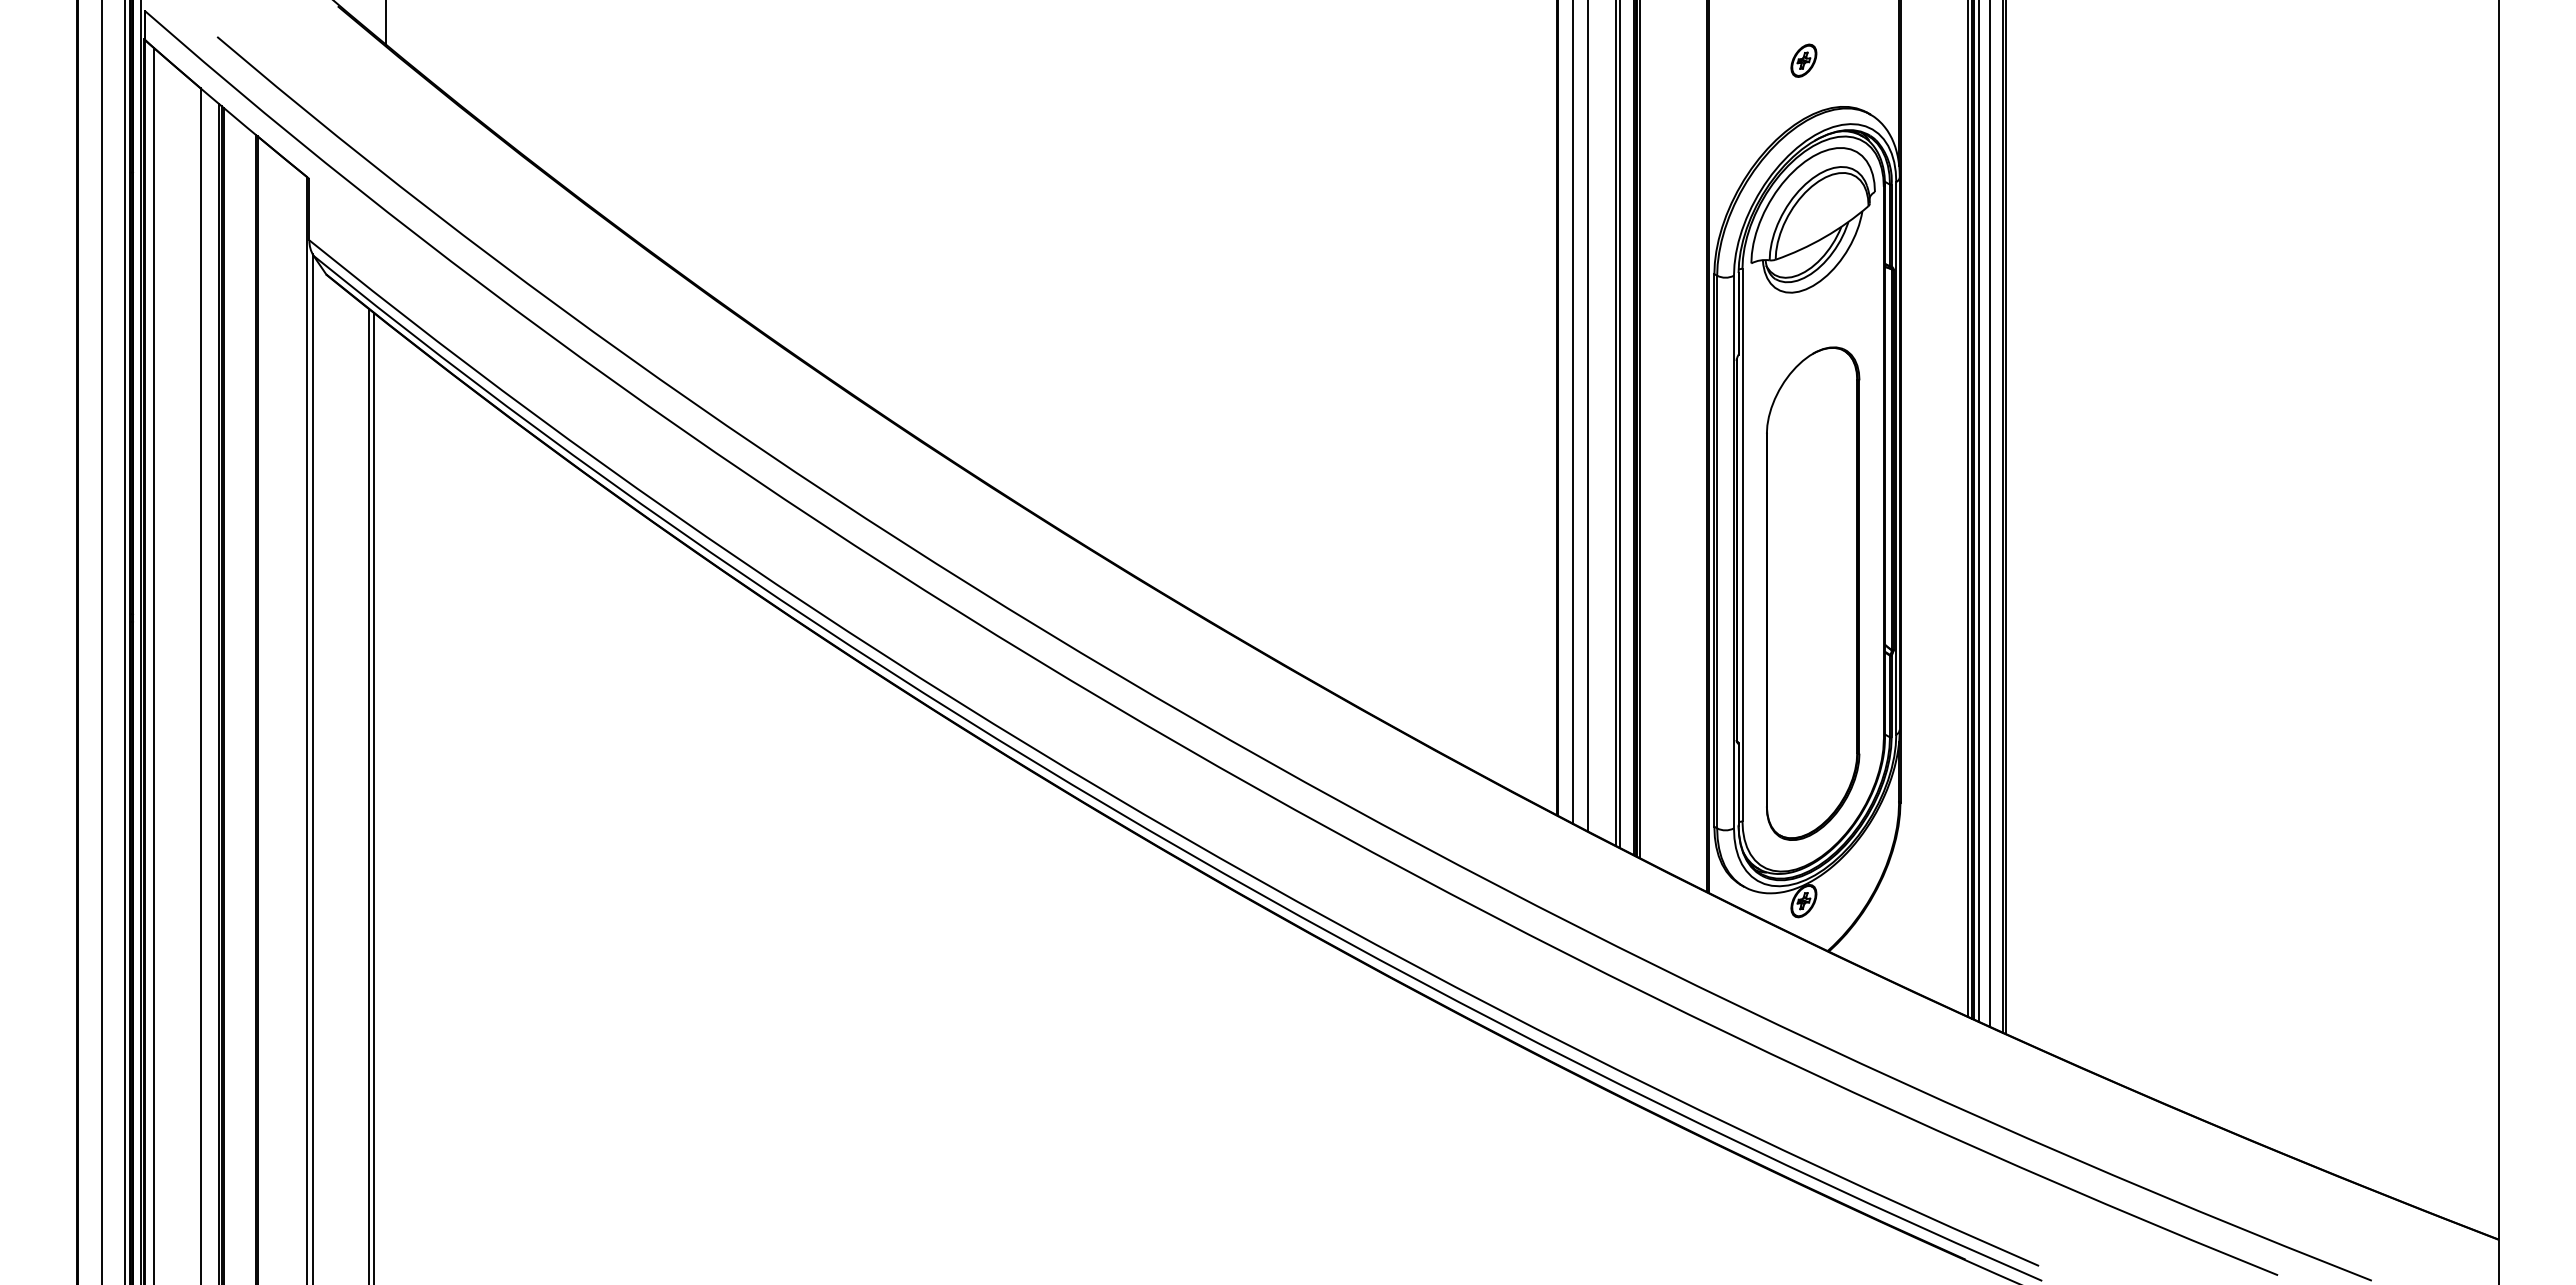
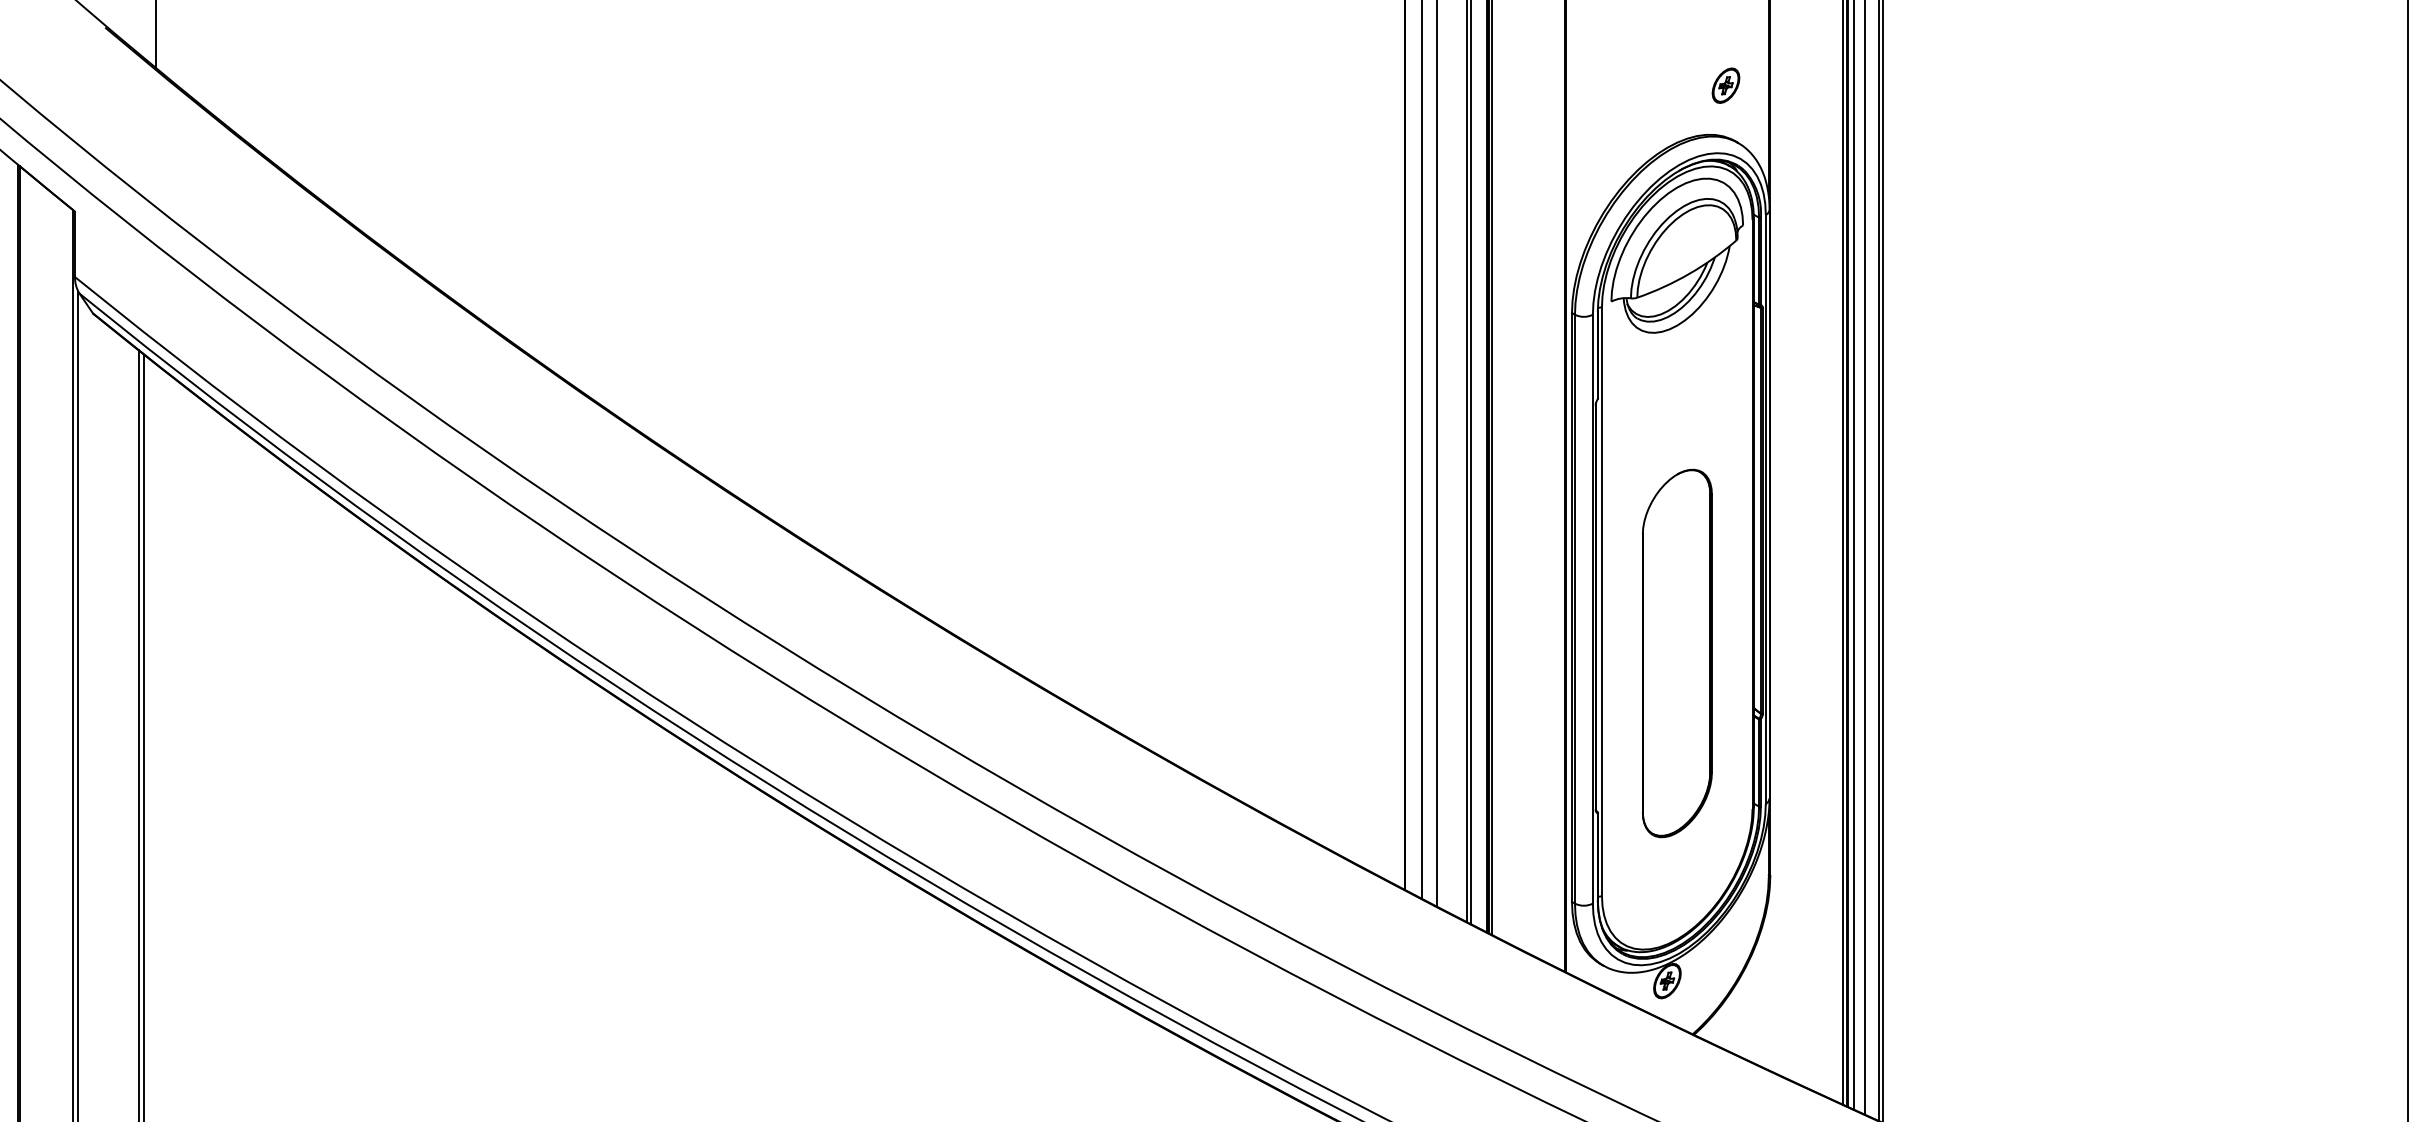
part: (1803, 60) -> (1725, 85), moved
part: (1813, 593) -> (1677, 653), size x0.7

